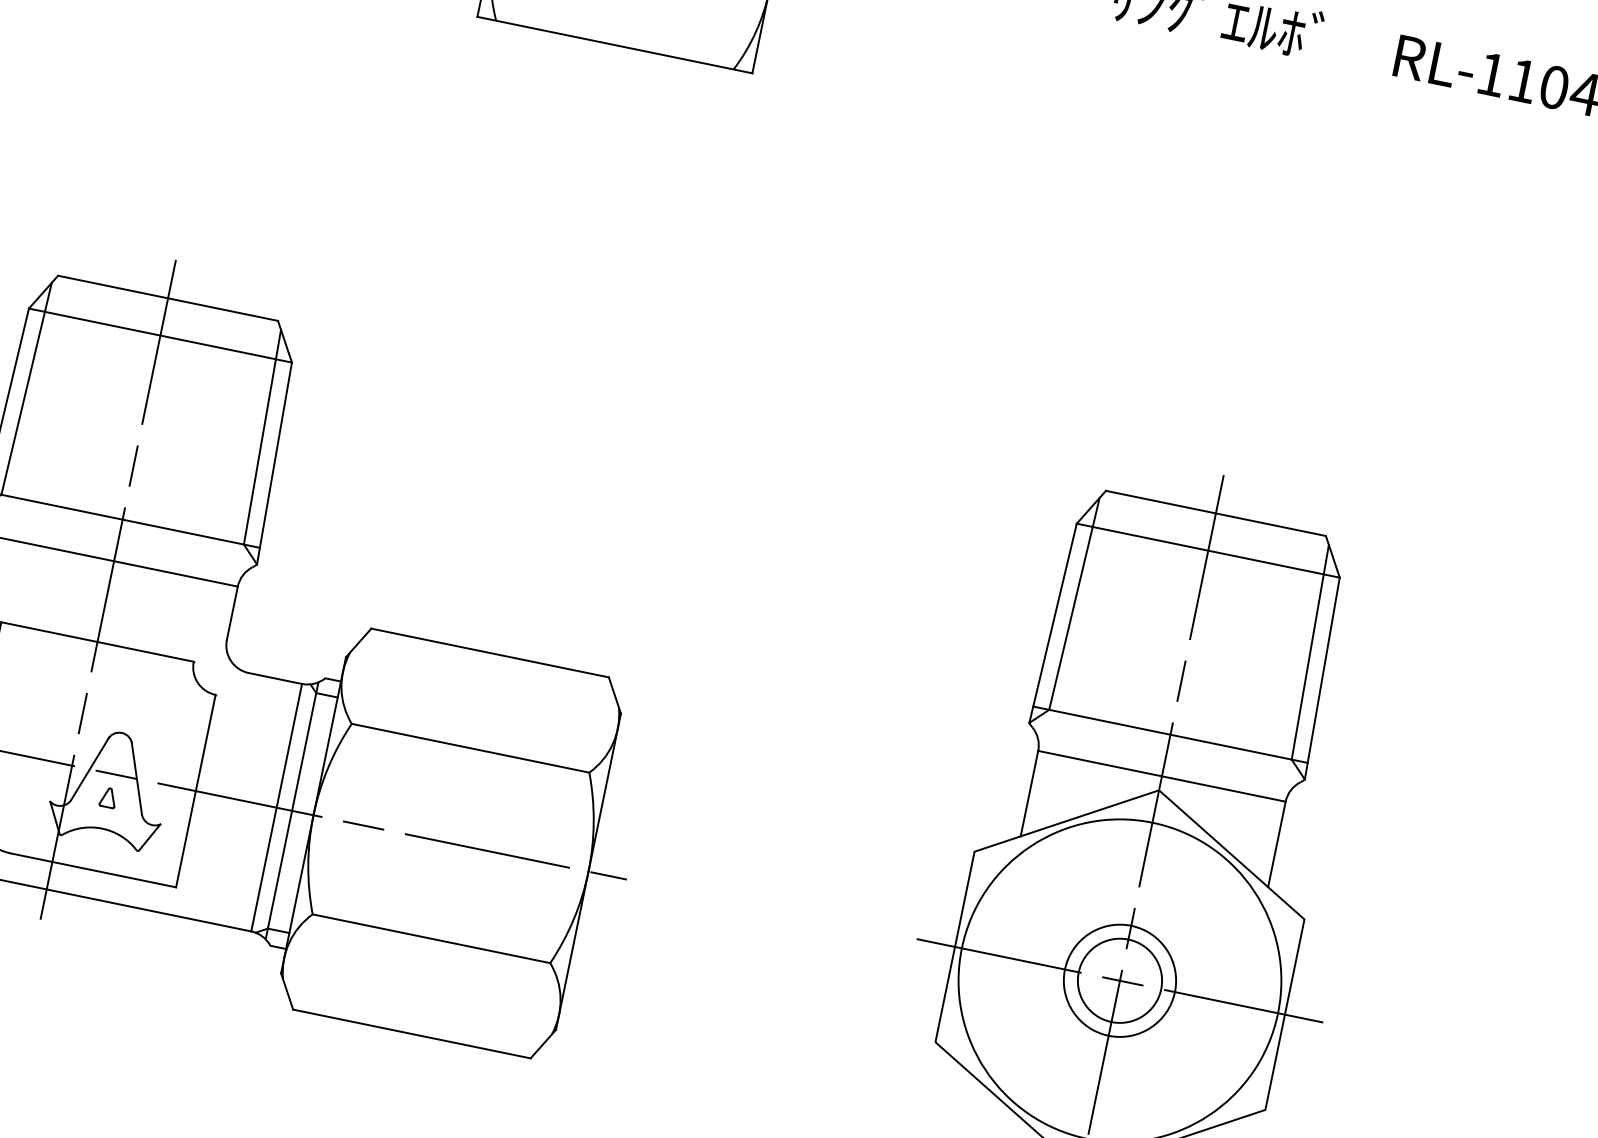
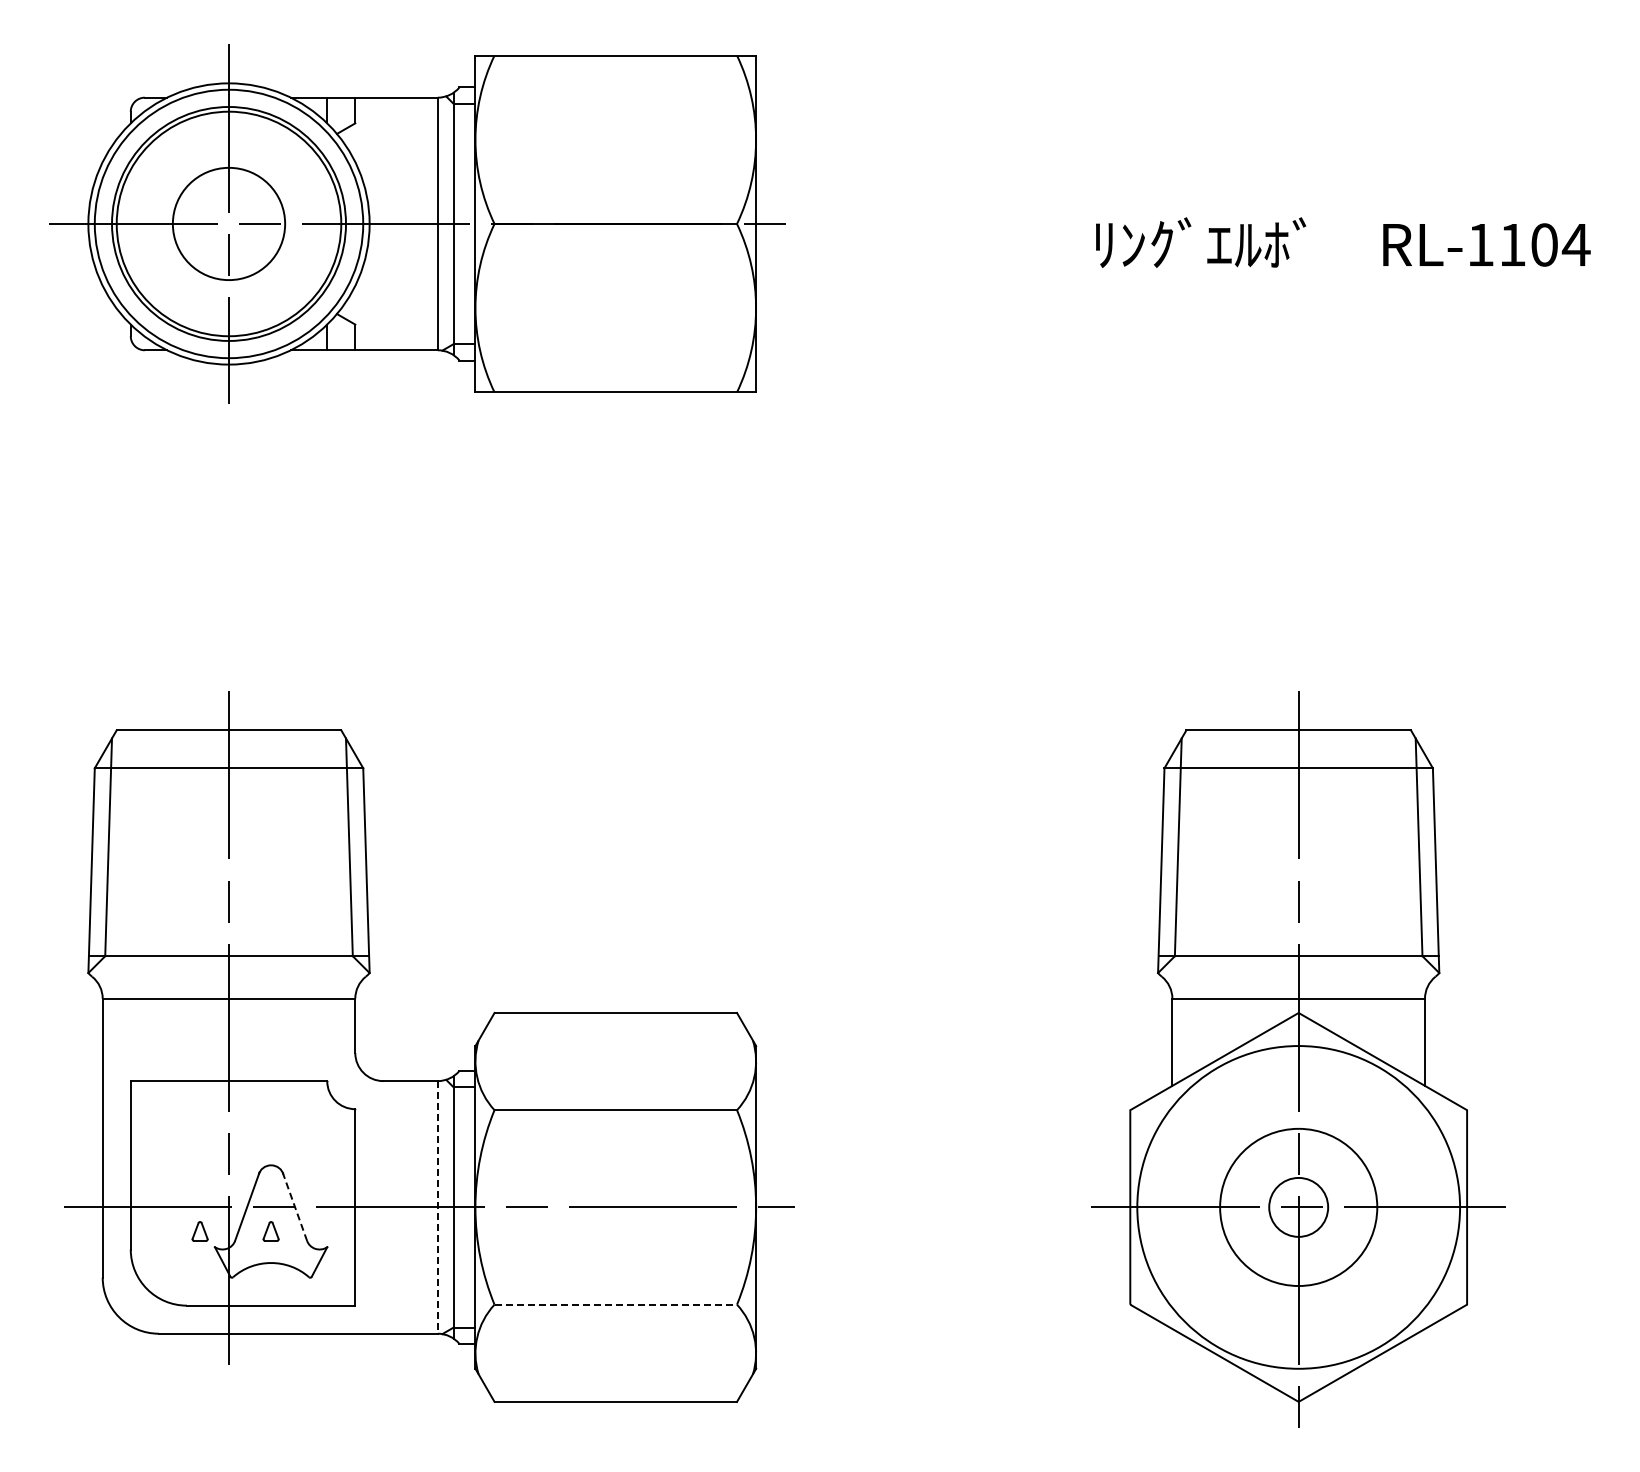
line: (136, 777) -> (294, 1206), solid -> dashed
part: (38, 783) -> (199, 1231), added
line: (276, 807) -> (437, 1207), solid -> dashed
line: (432, 938) -> (616, 1304), solid -> dashed
circle: (1119, 980) -> (1298, 1207), size x0.7
circle: (1119, 980) -> (1298, 1207), size x1.4

